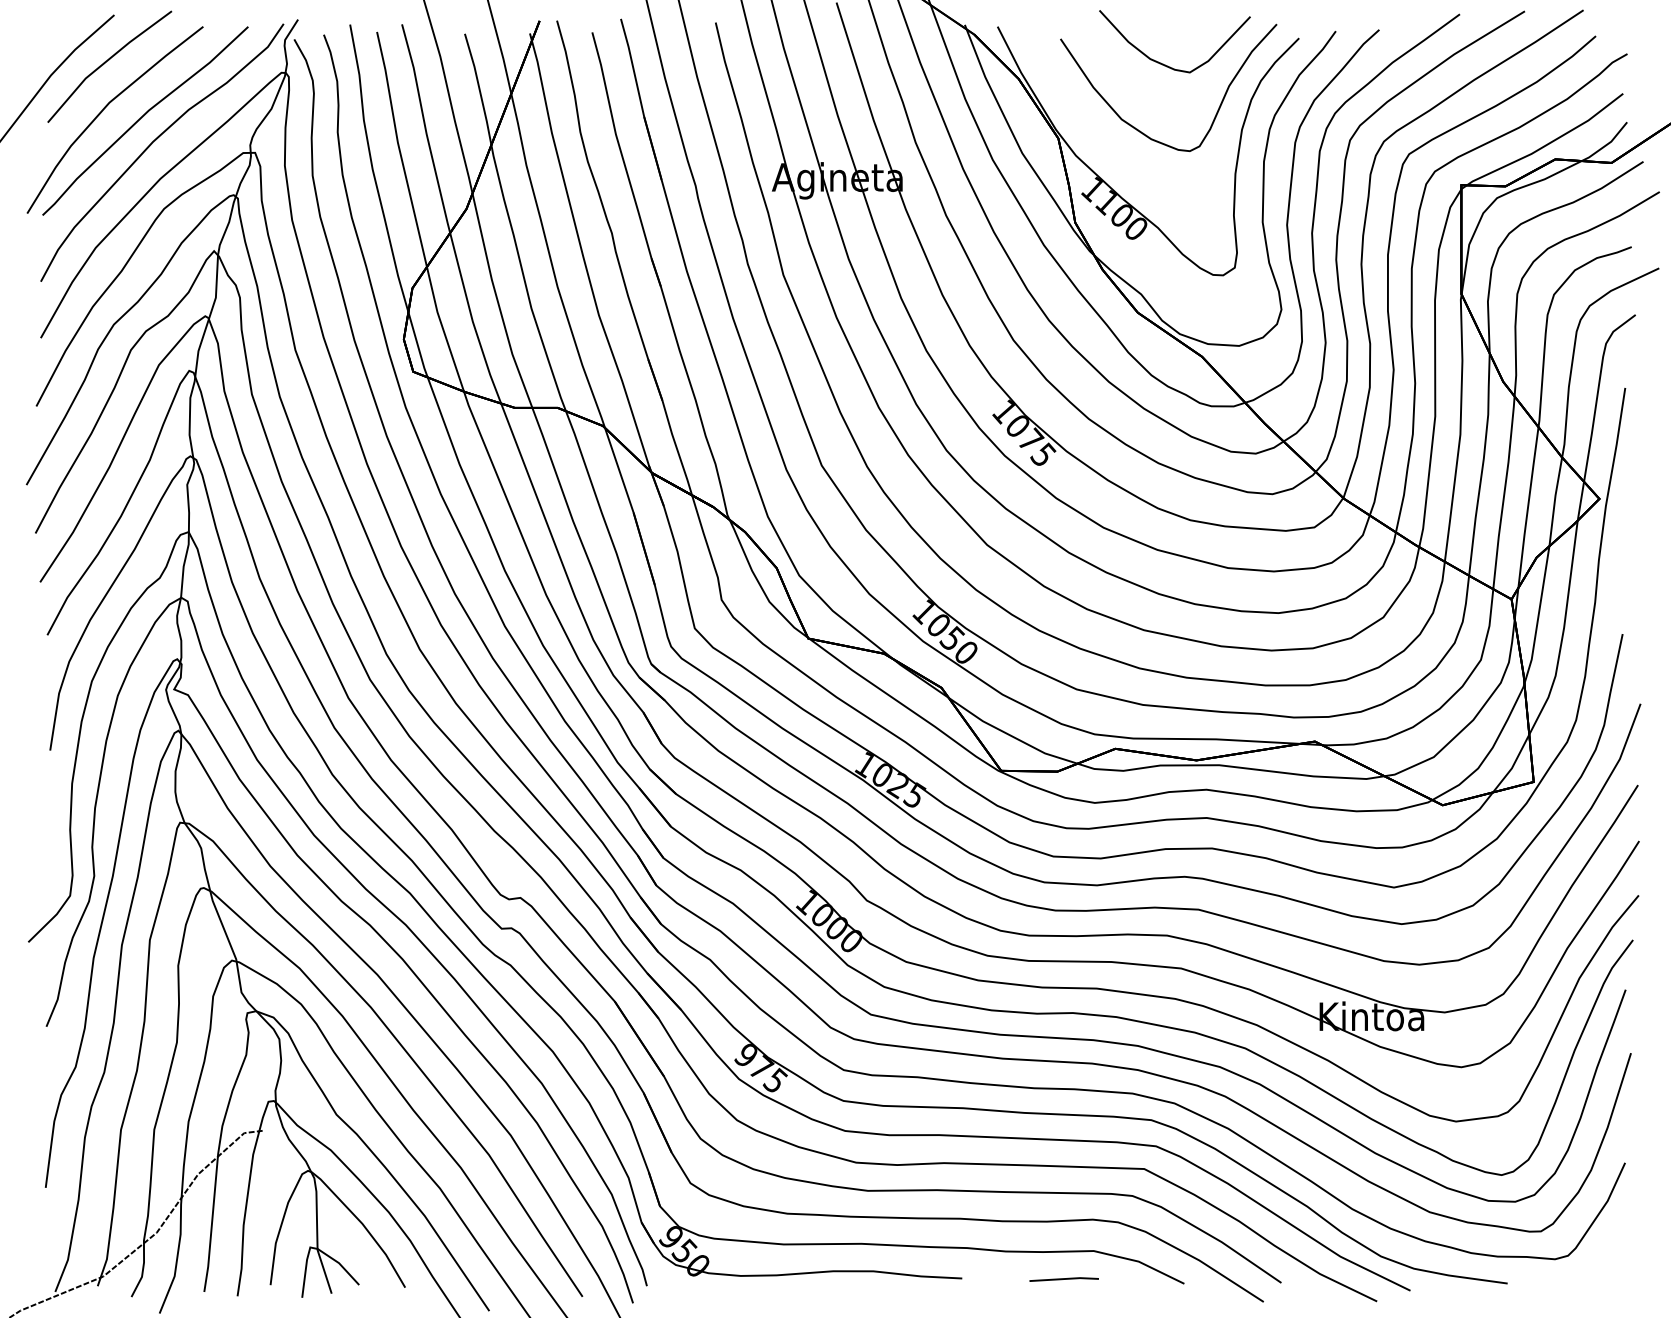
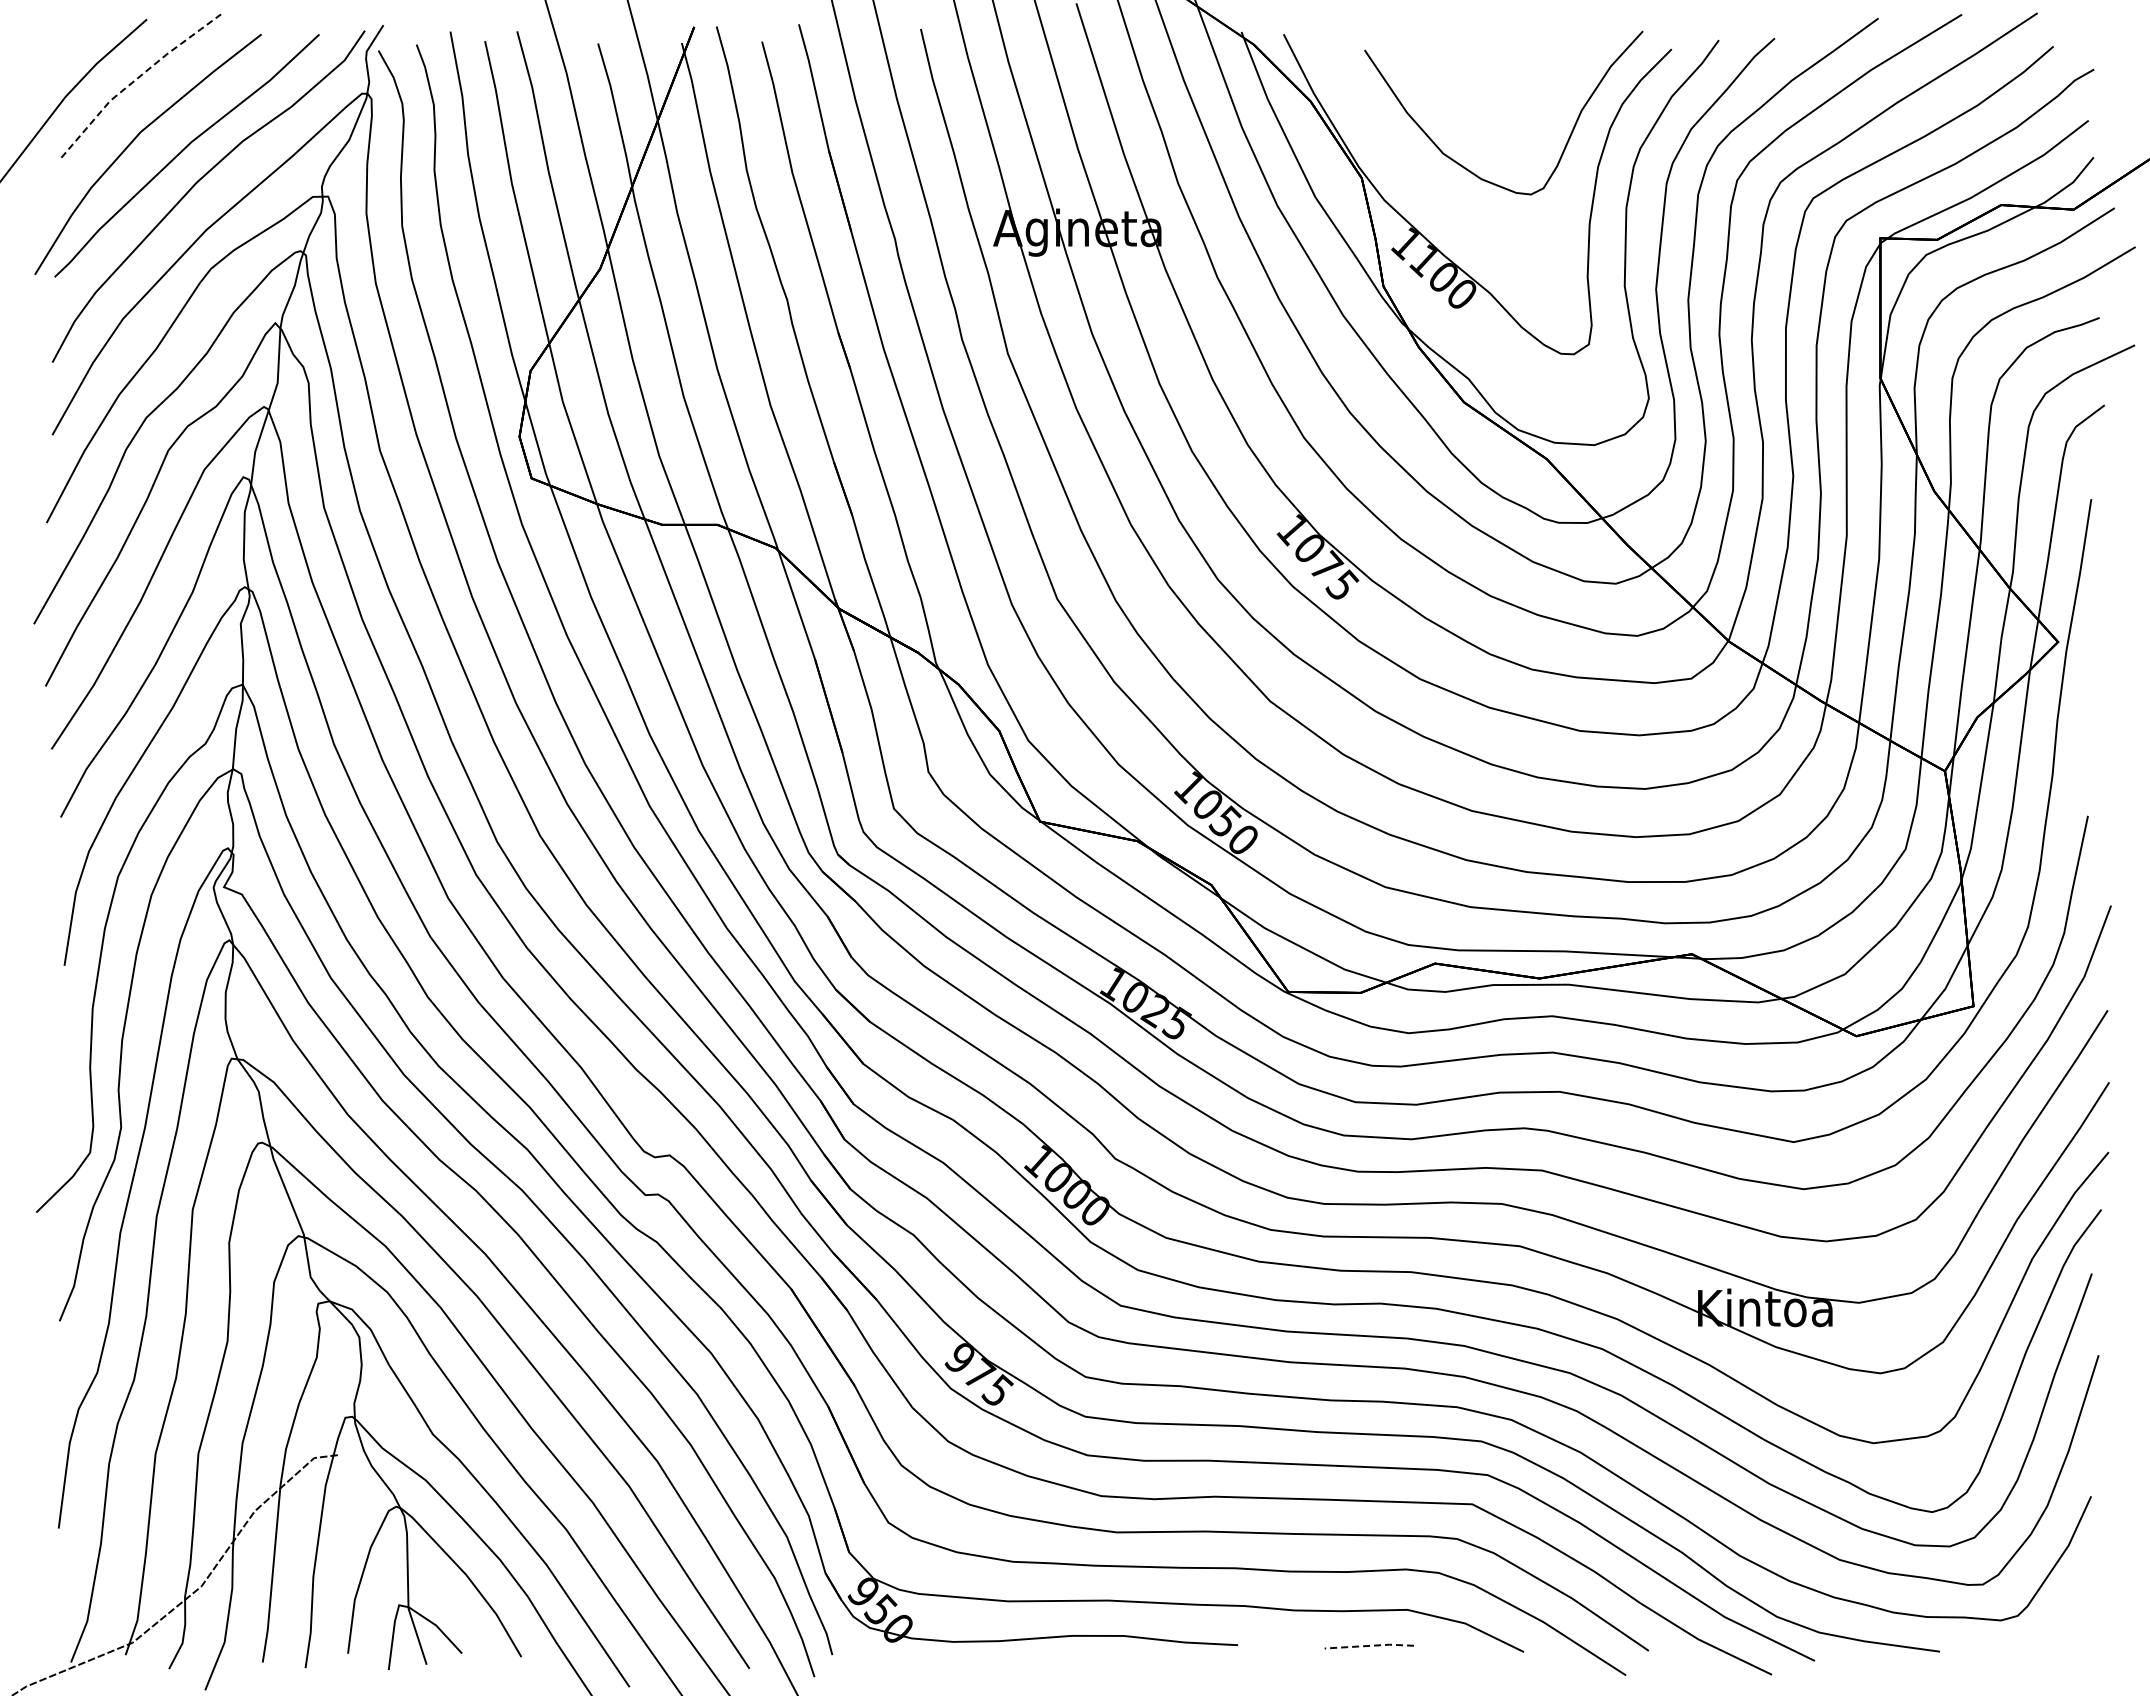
line: (106, 61) -> (136, 79), solid -> dashed
curve: (1166, 64) -> (1500, 83), removed
line: (1065, 1278) -> (1370, 1645), solid -> dashed

